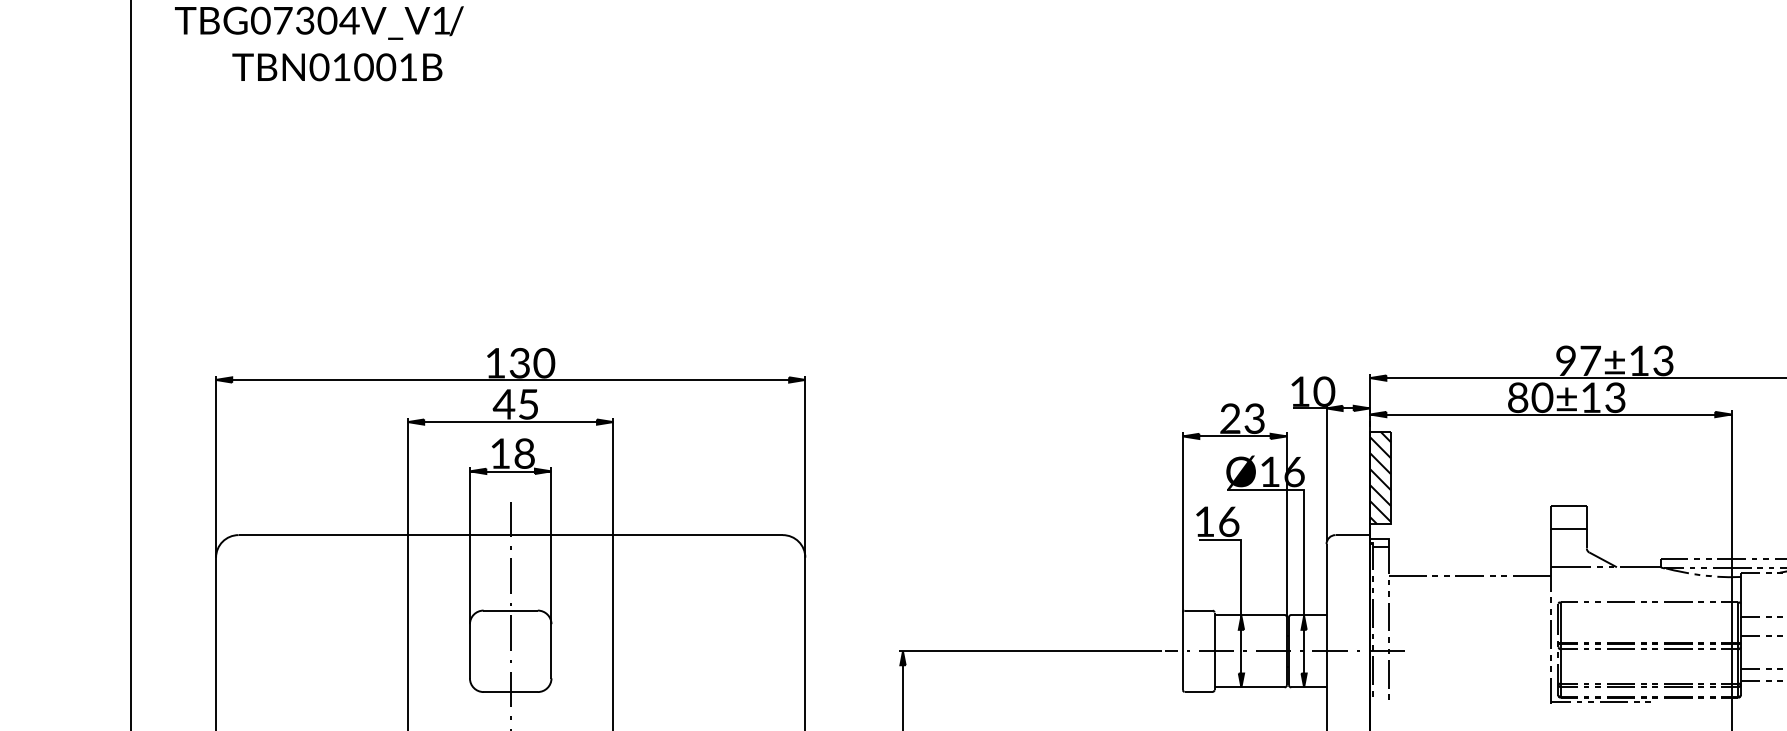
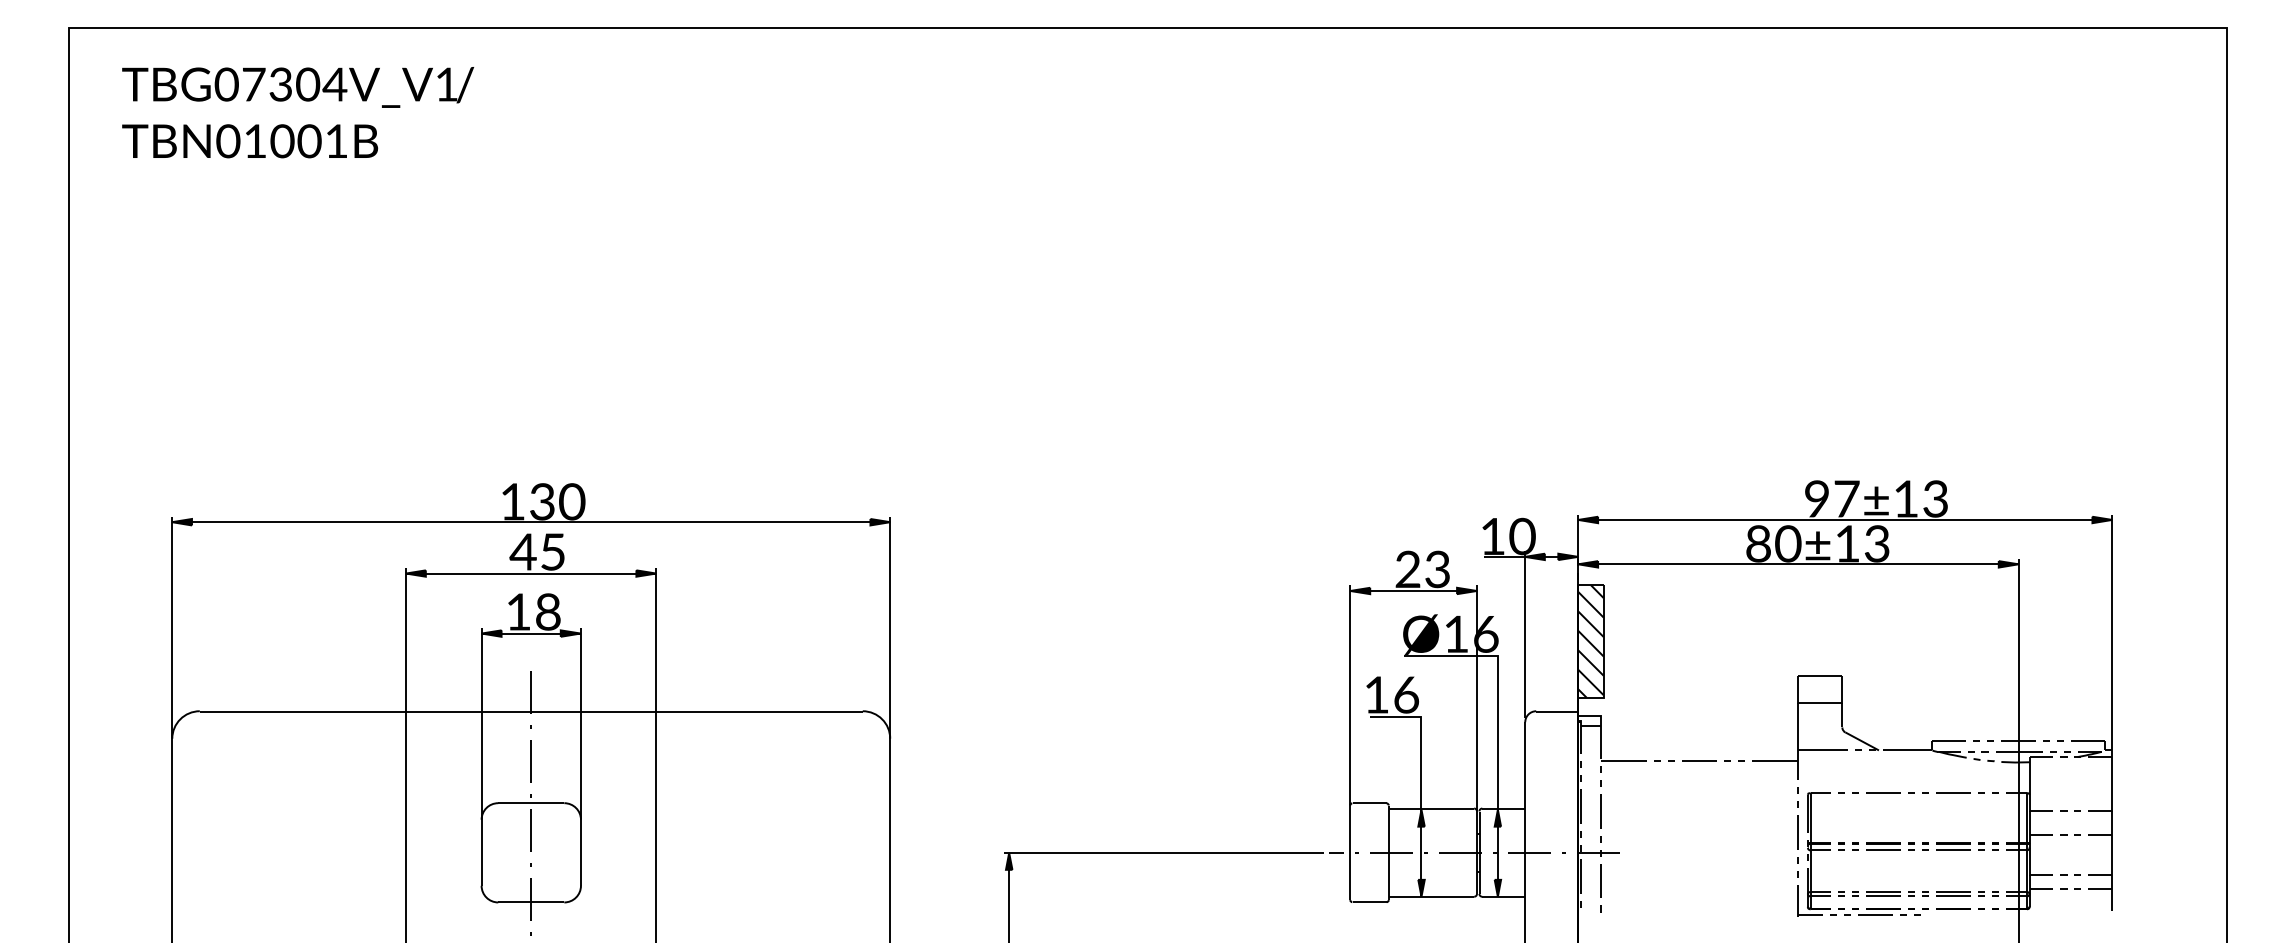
text: (337, 67) -> (250, 141), moved

